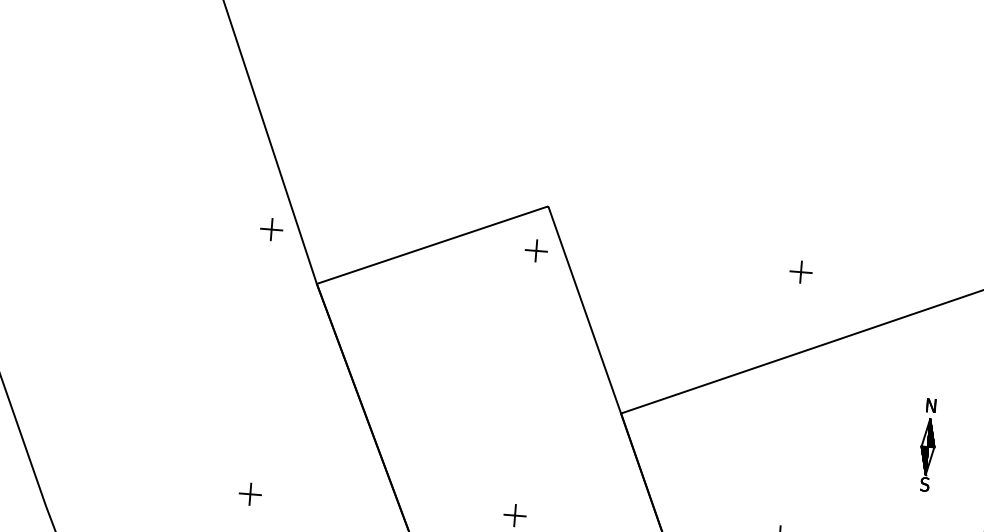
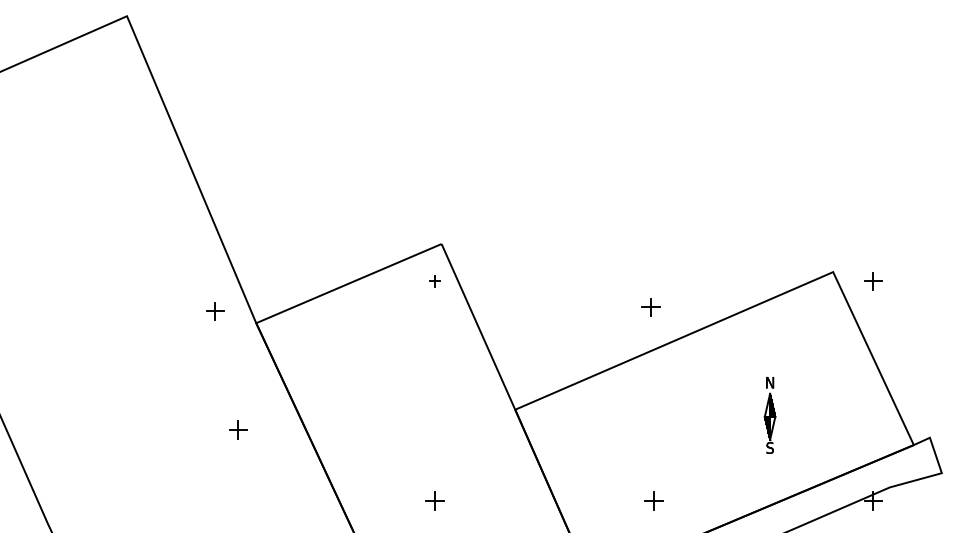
part: (271, 229) -> (215, 311), moved
part: (536, 250) -> (434, 281), size x0.6
part: (800, 272) -> (650, 307), moved
part: (250, 493) -> (238, 429), moved

